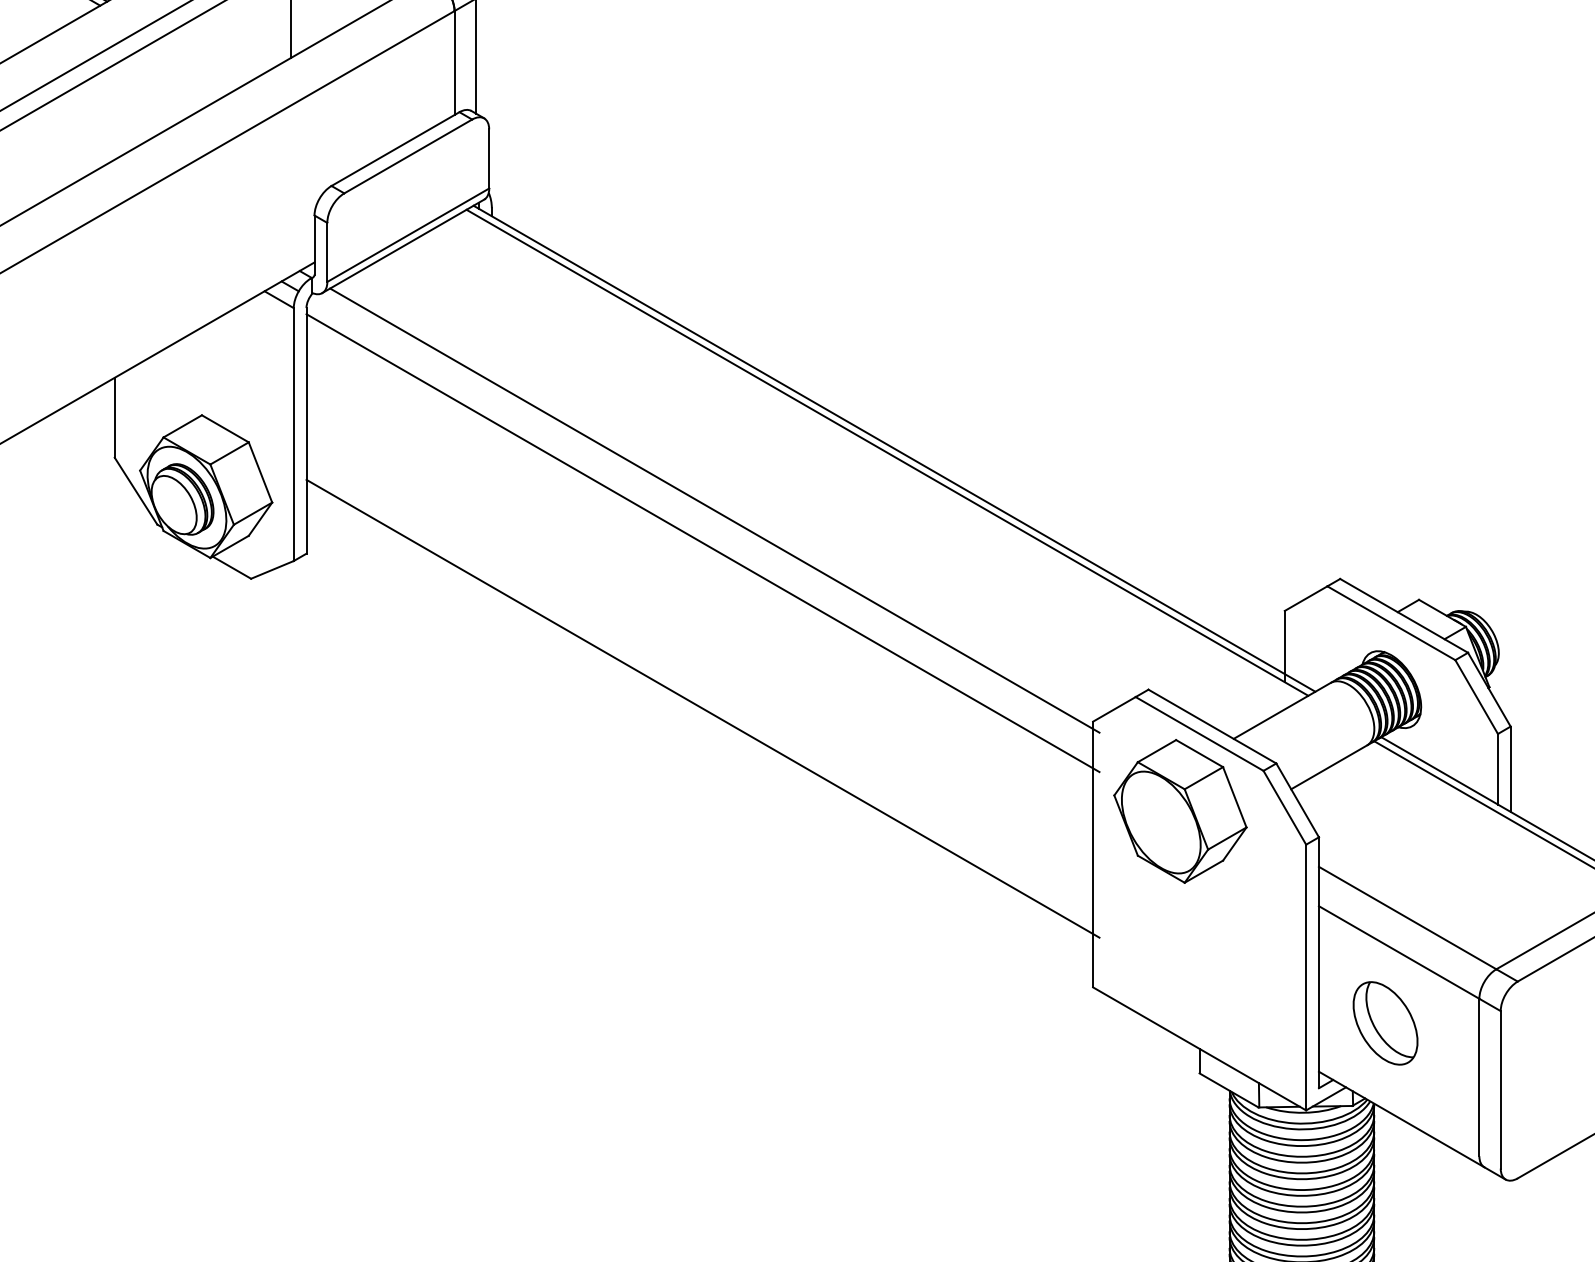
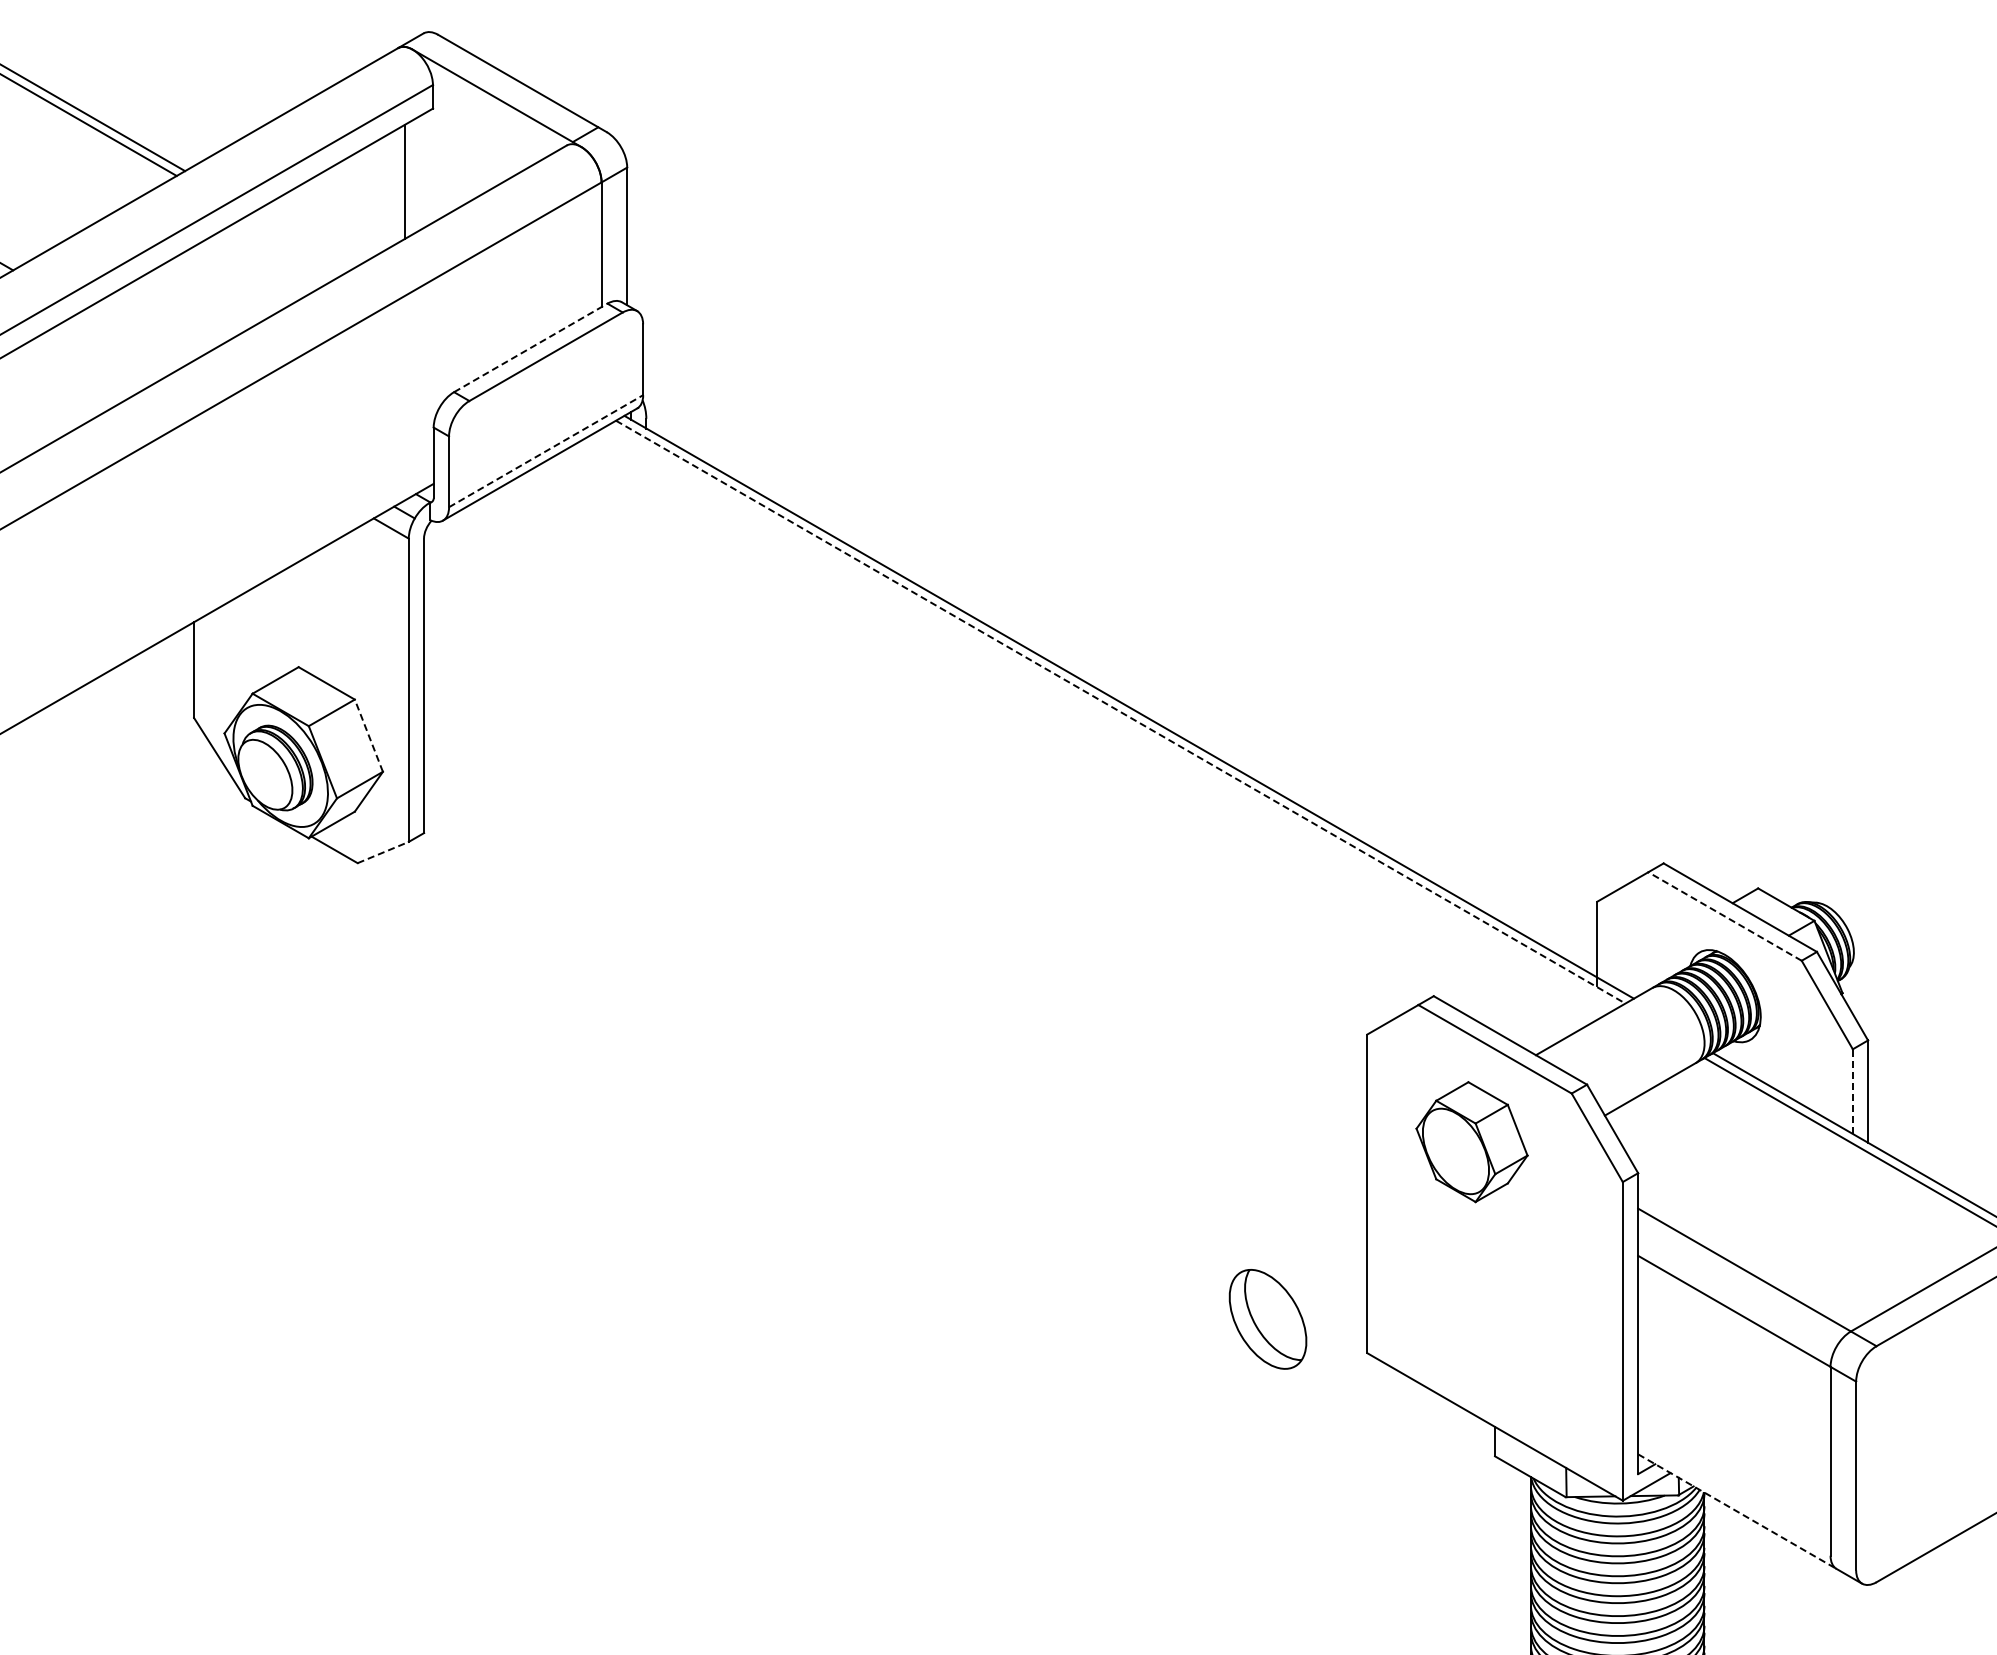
line: (395, 148) -> (530, 347), solid -> dashed
line: (408, 234) -> (546, 450), solid -> dashed
line: (887, 453) -> (1120, 712), solid -> dashed
line: (260, 472) -> (368, 735), solid -> dashed
line: (714, 510) -> (913, 781), removed
line: (702, 542) -> (899, 819), removed
line: (272, 569) -> (383, 852), solid -> dashed
line: (1391, 623) -> (1725, 916), solid -> dashed
line: (702, 708) -> (899, 1018), removed
line: (1497, 769) -> (1852, 1091), solid -> dashed
part: (1179, 810) -> (1471, 1141), size x0.7
part: (1385, 1023) -> (1267, 1319), moved
line: (1401, 1119) -> (1737, 1511), solid -> dashed

